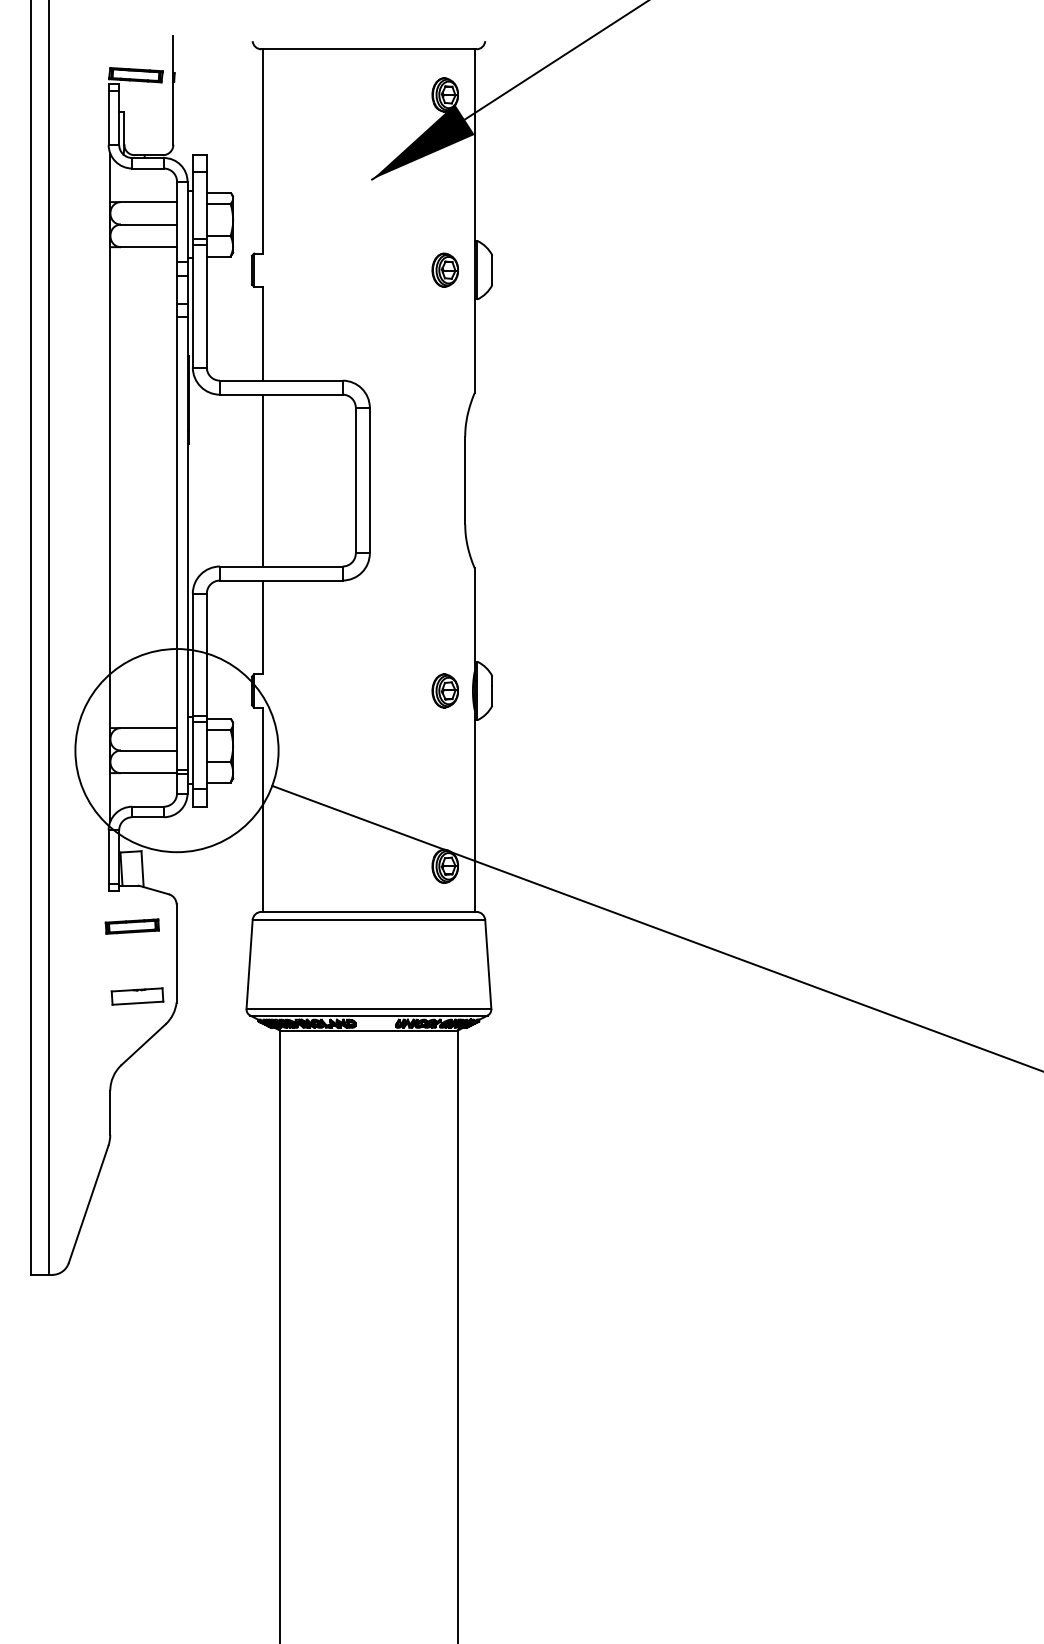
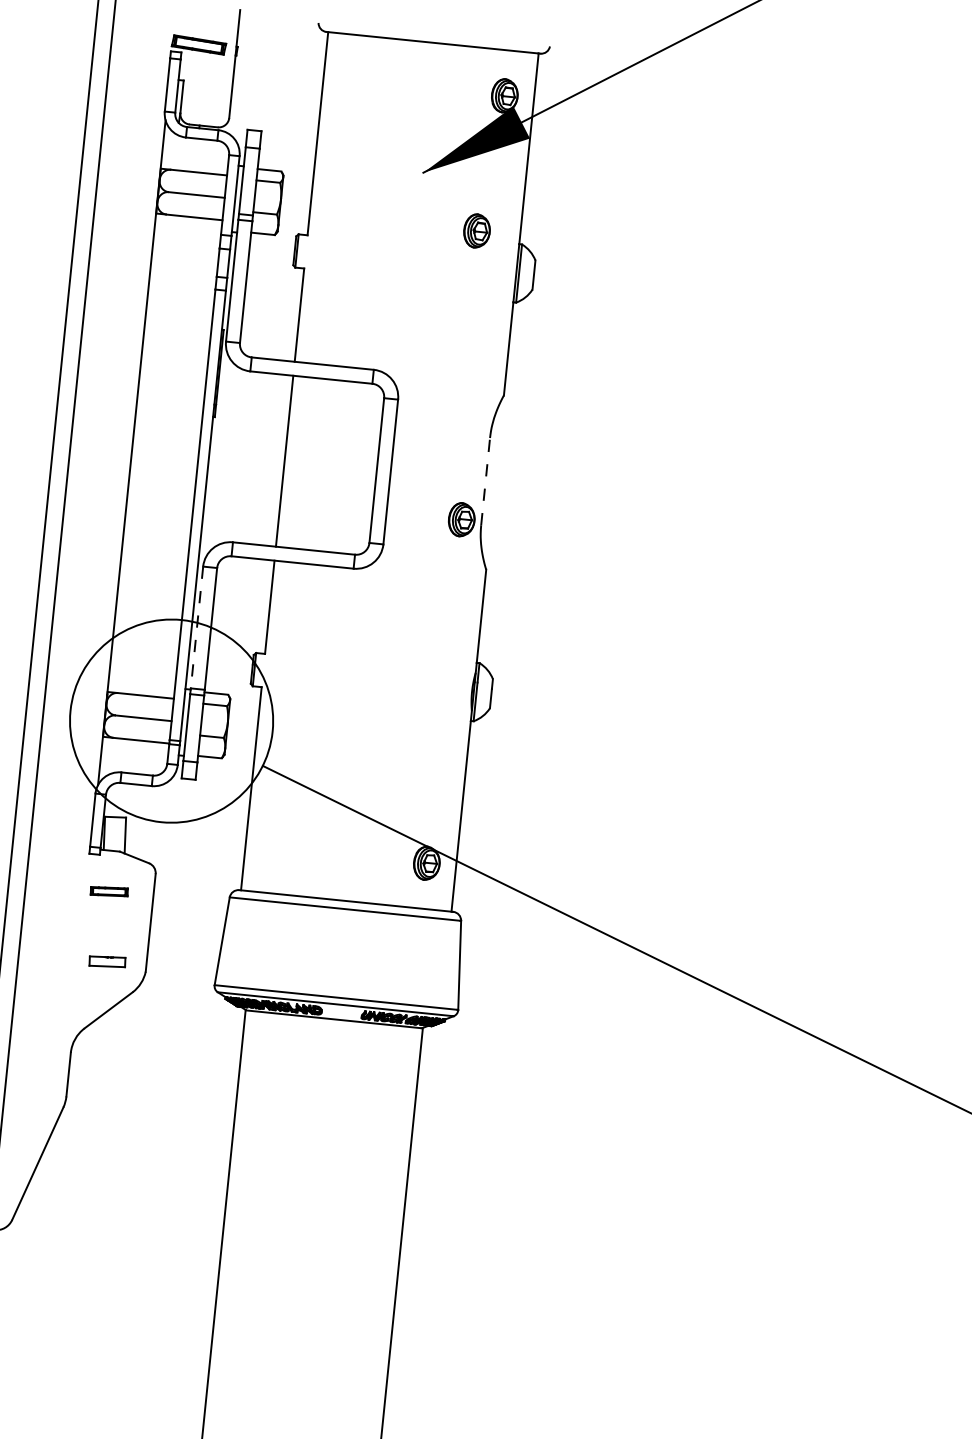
part: (444, 269) -> (476, 230), moved
line: (465, 480) -> (485, 481), solid -> dashed
line: (192, 655) -> (196, 628), solid -> dashed
part: (444, 690) -> (460, 519), moved
part: (131, 926) -> (108, 891), size x0.7
part: (137, 996) -> (107, 961), size x0.7

